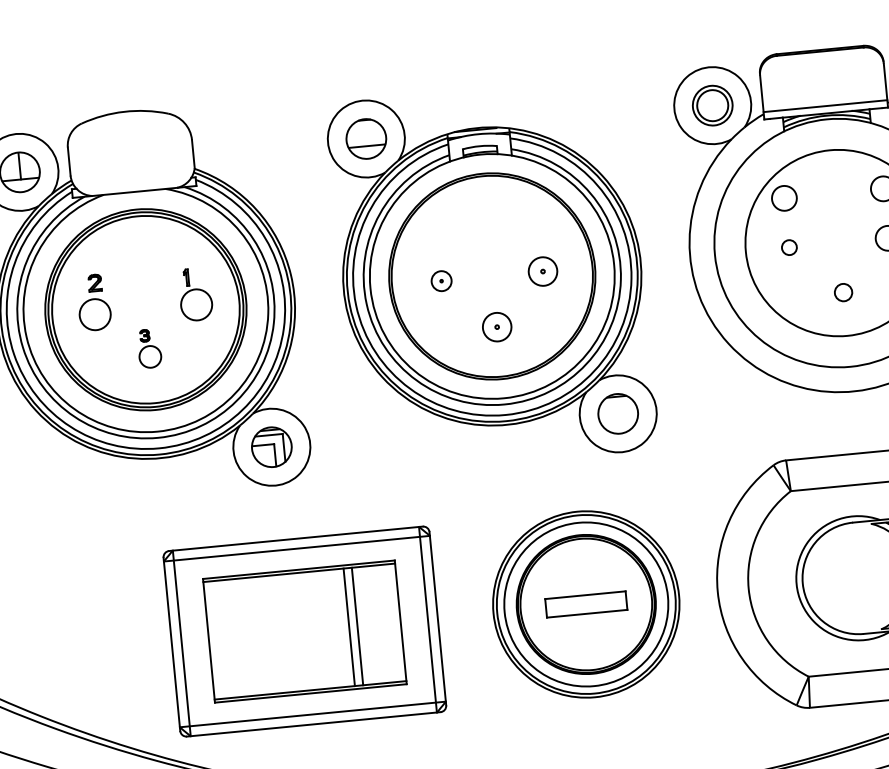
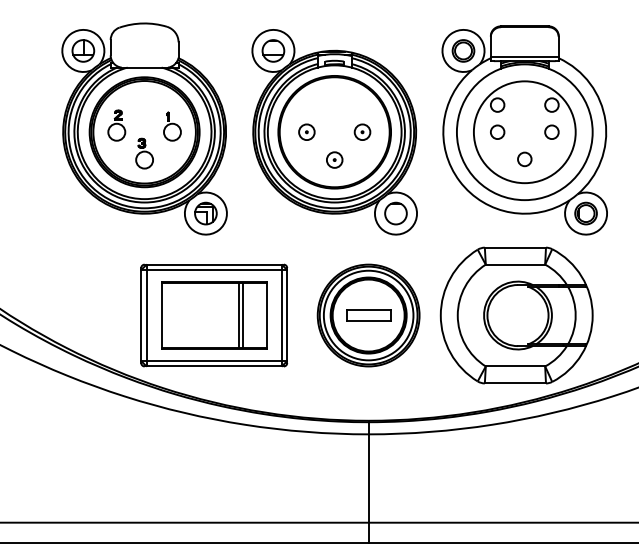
circle: (788, 246) -> (497, 131), size x1.67
part: (440, 279) -> (306, 131), size x1.43
circle: (842, 292) -> (524, 159), size x1.43
part: (149, 348) -> (144, 153), size x1.43

